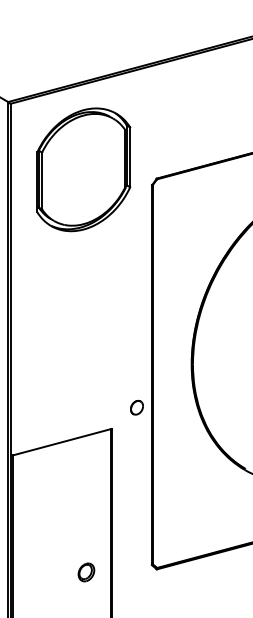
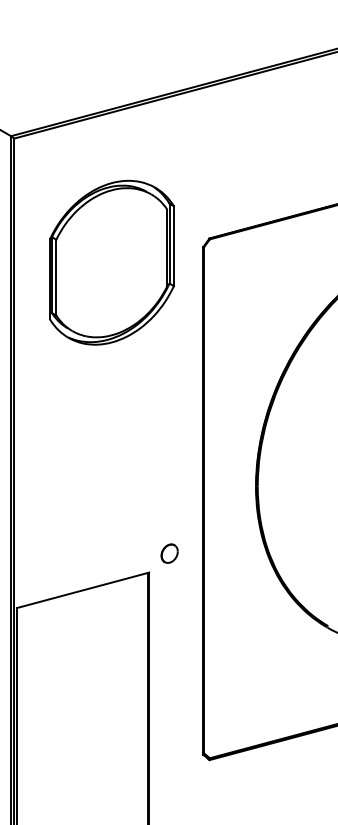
part: (83, 169) -> (111, 262), moved
part: (136, 407) -> (169, 553), moved
part: (86, 572) -> (115, 764), removed

